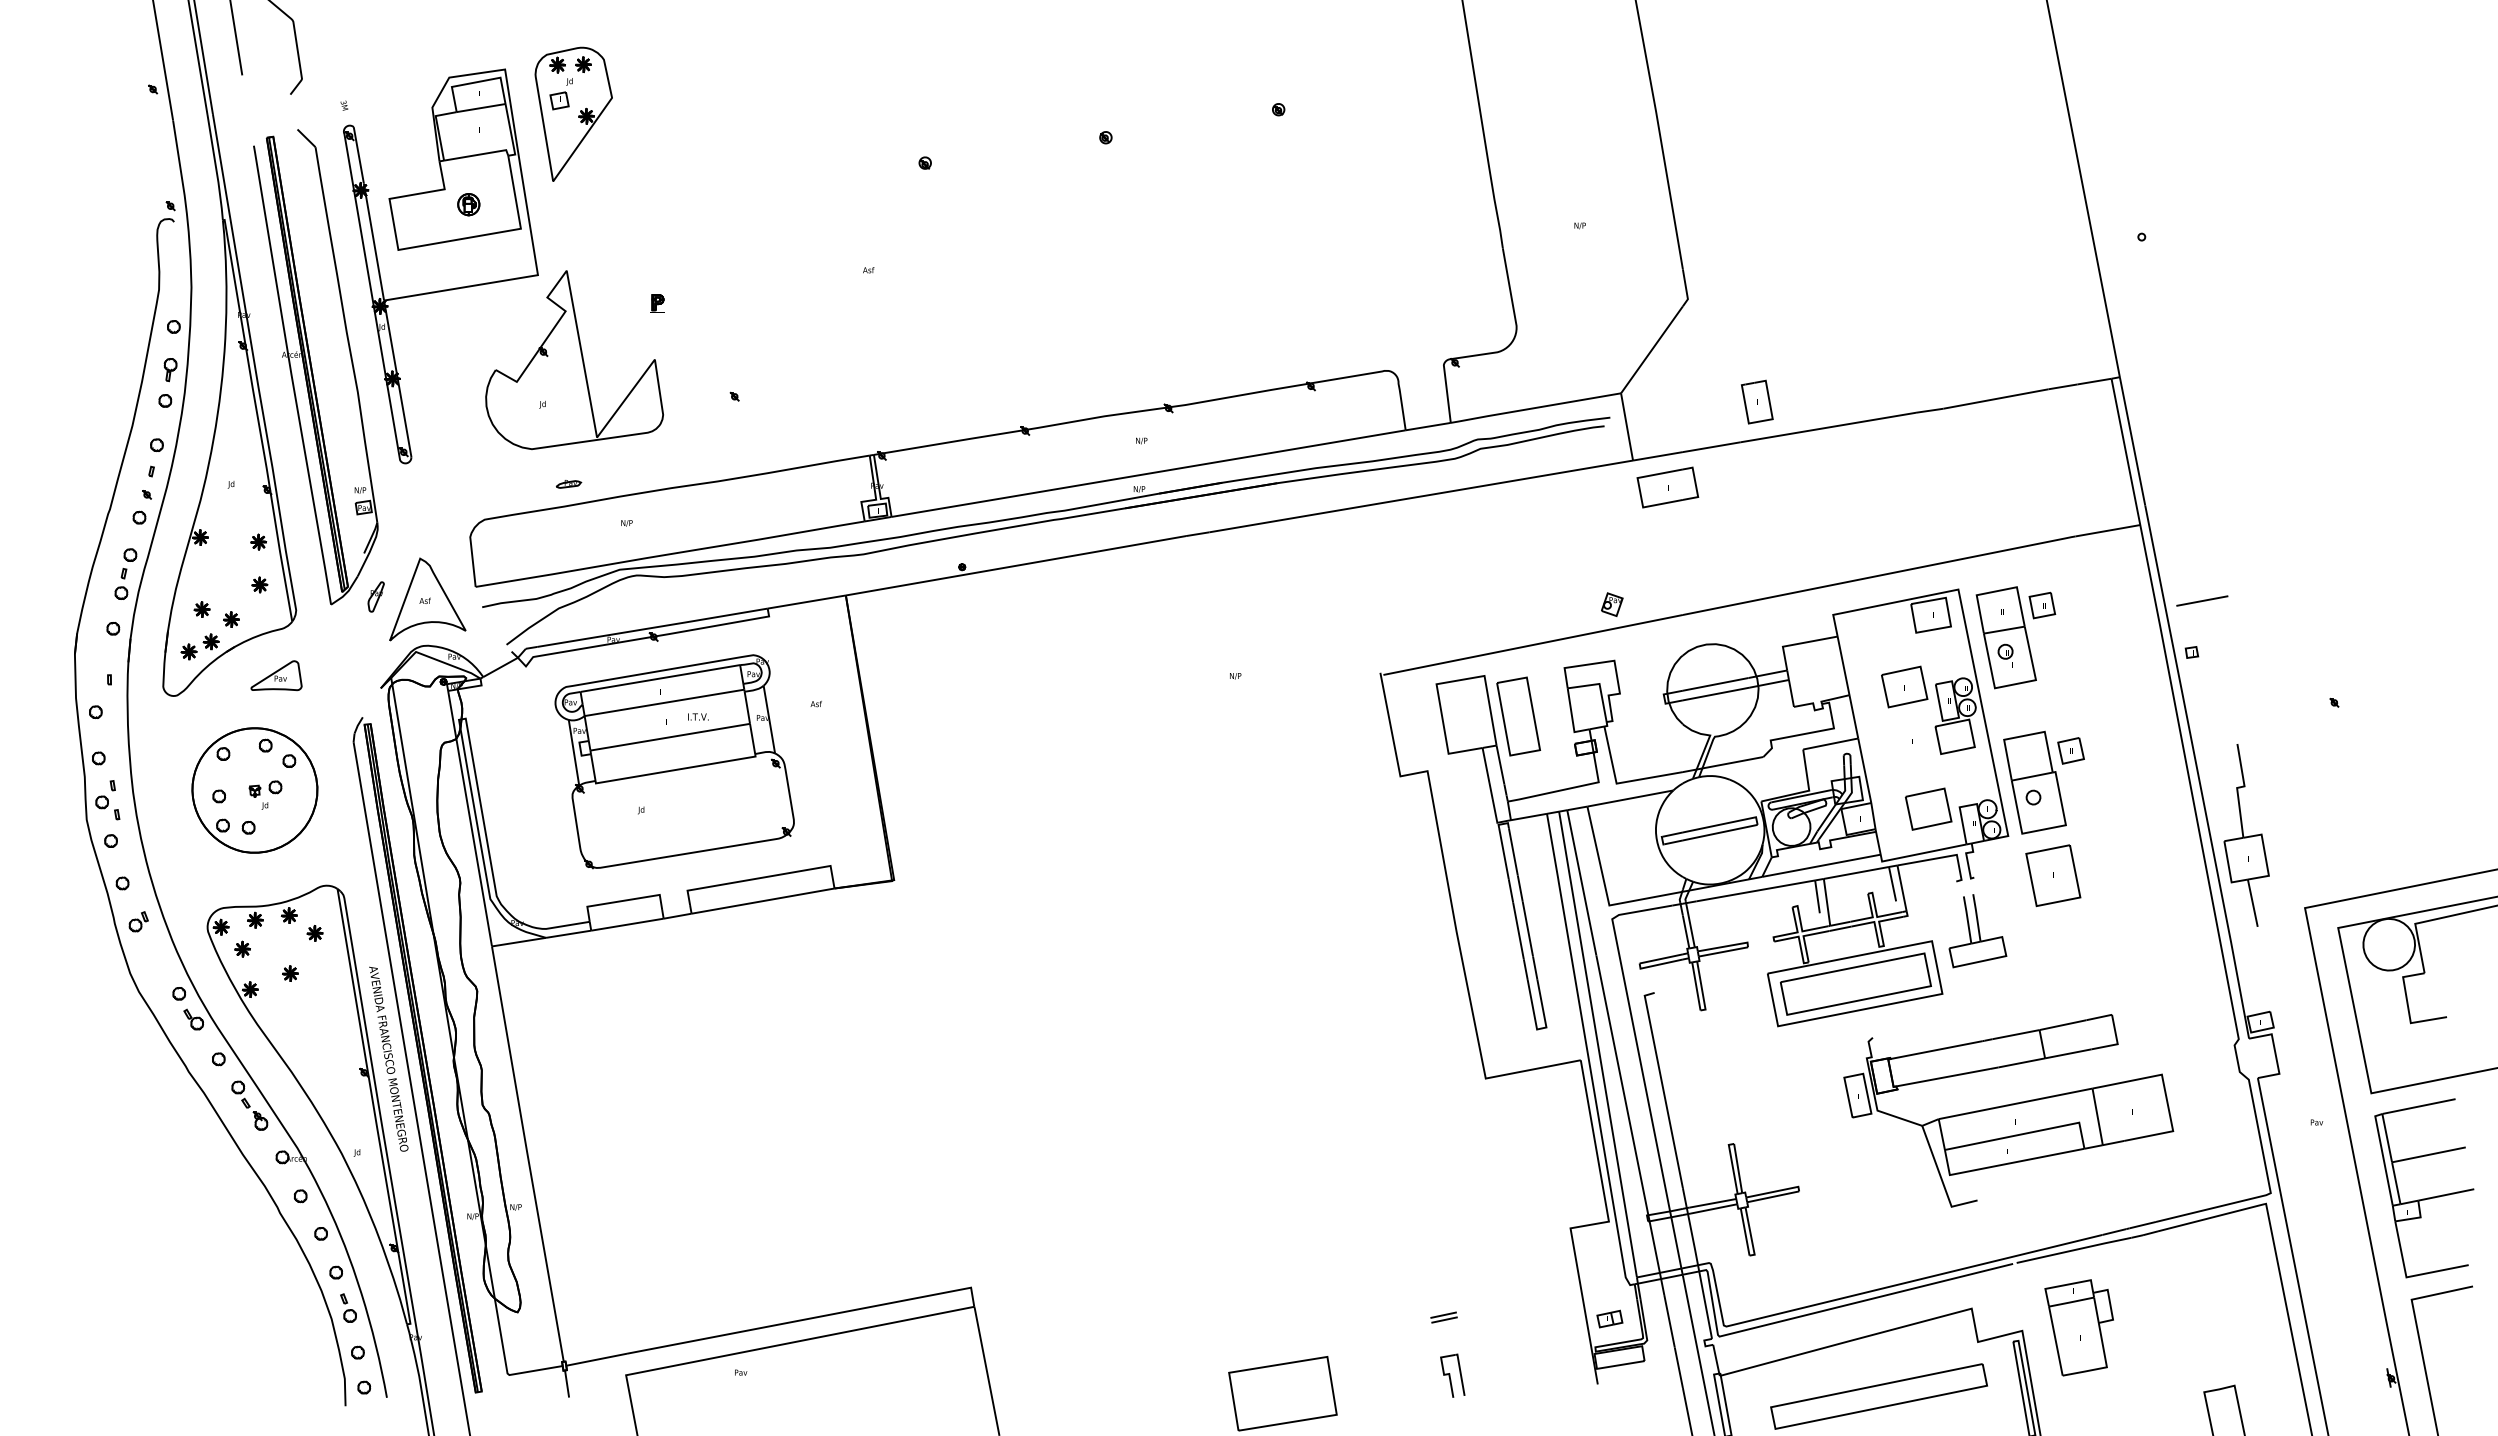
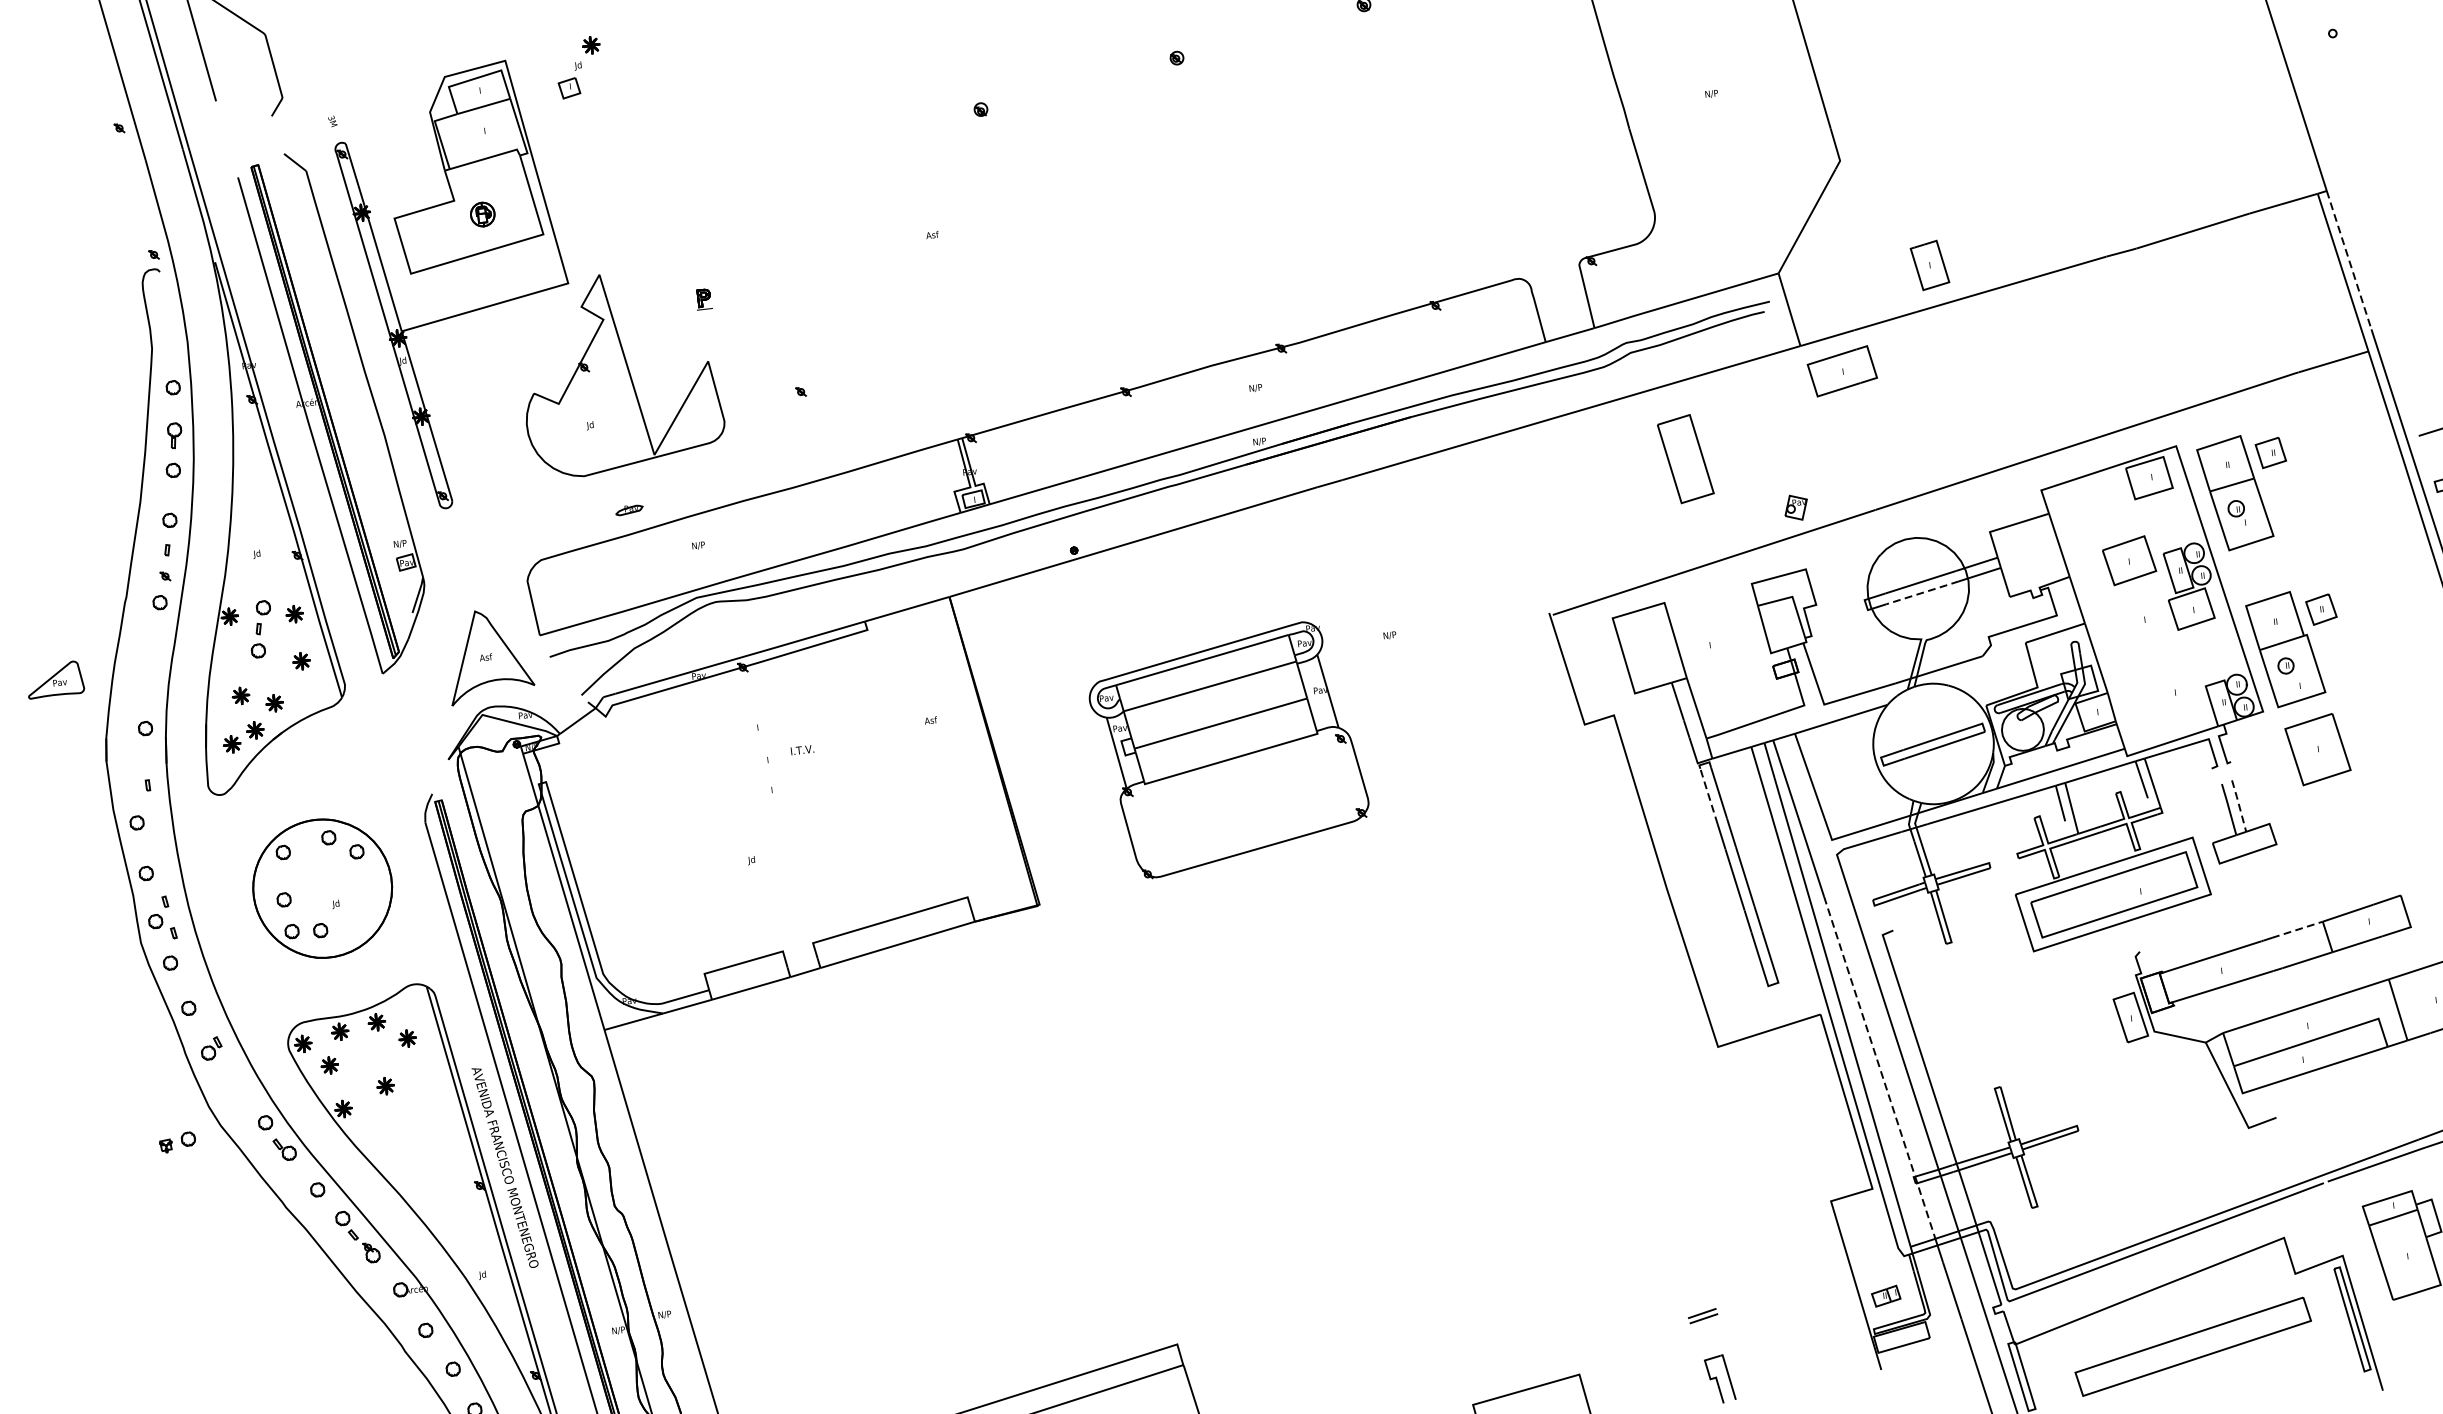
part: (573, 113) -> (586, 100), removed
line: (2132, 441) -> (2349, 260), solid -> dashed
part: (125, 573) -> (260, 628), moved
part: (375, 596) -> (430, 659), removed
part: (276, 675) -> (54, 679), moved
line: (1716, 693) -> (1922, 592), solid -> dashed
part: (1518, 716) -> (1685, 459), moved
part: (674, 761) -> (1228, 749), moved
part: (265, 788) -> (177, 1141), moved
part: (1928, 808) -> (2171, 691), removed
line: (1503, 853) -> (1708, 796), solid -> dashed
line: (1976, 917) -> (2238, 805), solid -> dashed
line: (2016, 1034) -> (2297, 929), solid -> dashed
line: (1628, 1114) -> (1880, 1068), solid -> dashed

